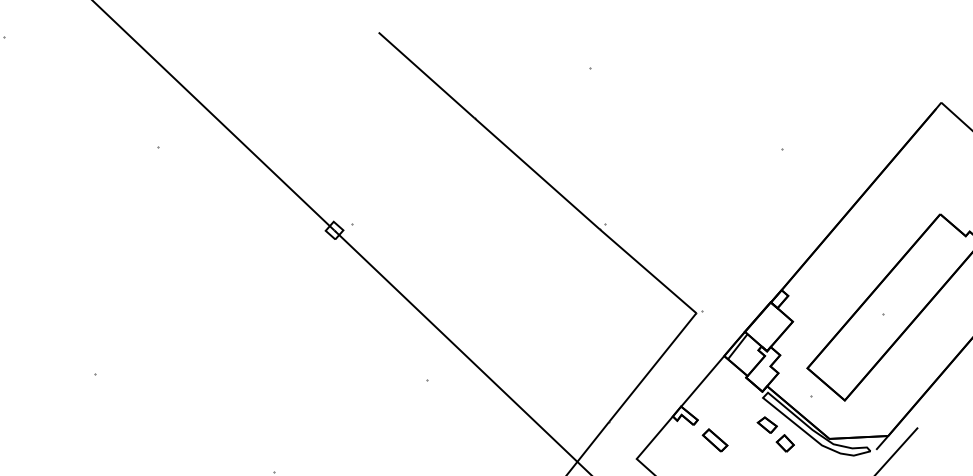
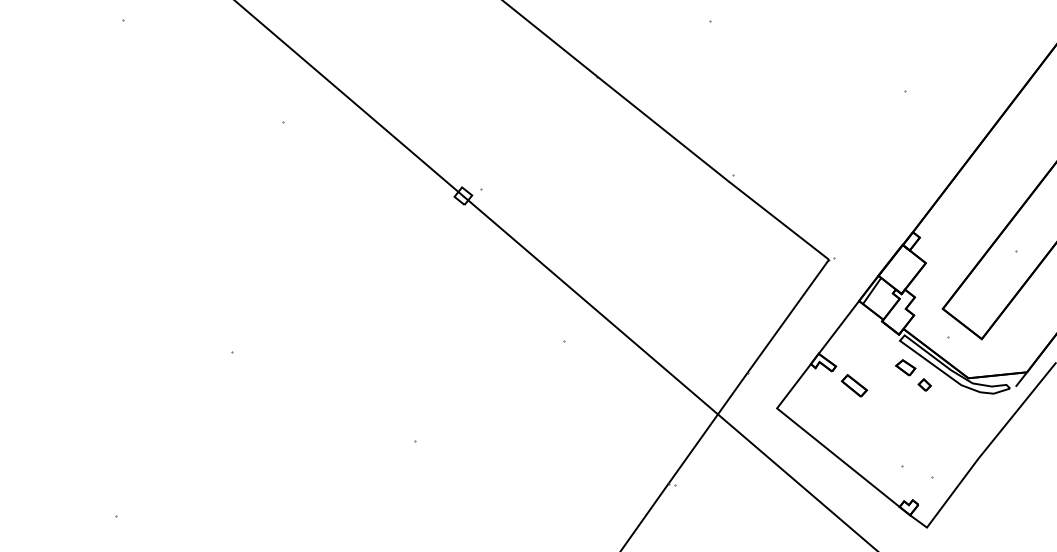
part: (785, 442) -> (924, 384), size x0.7

